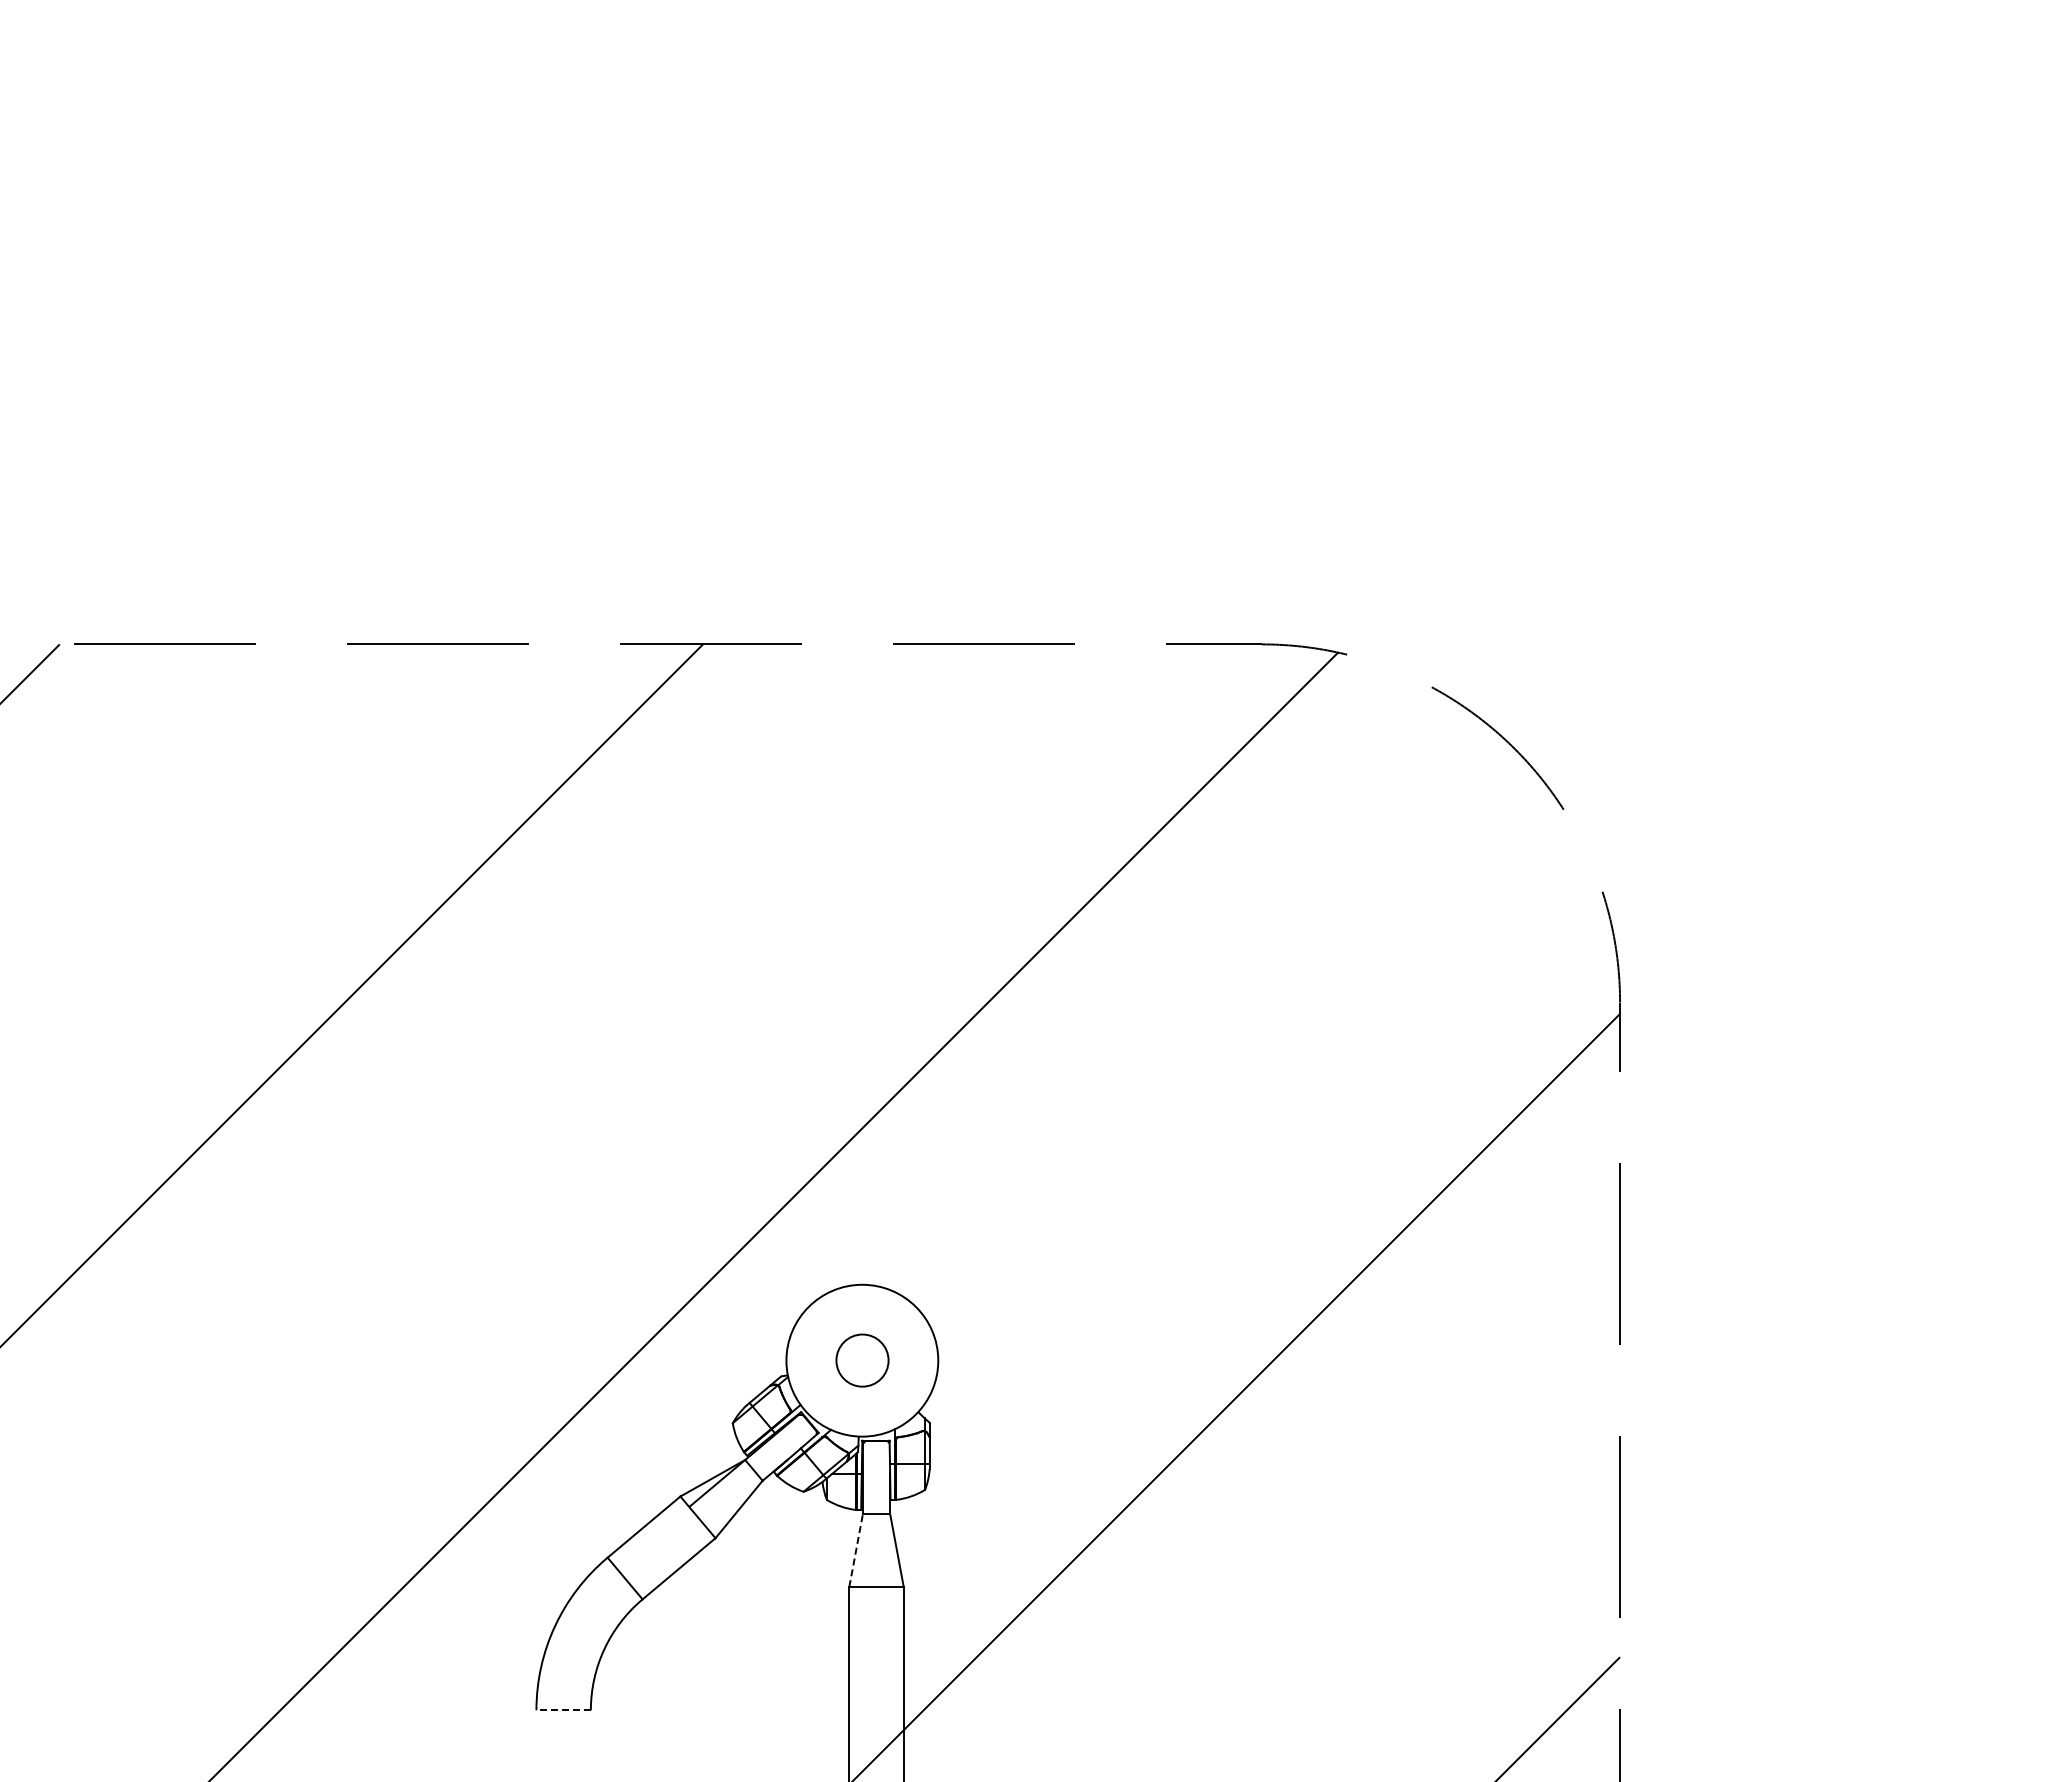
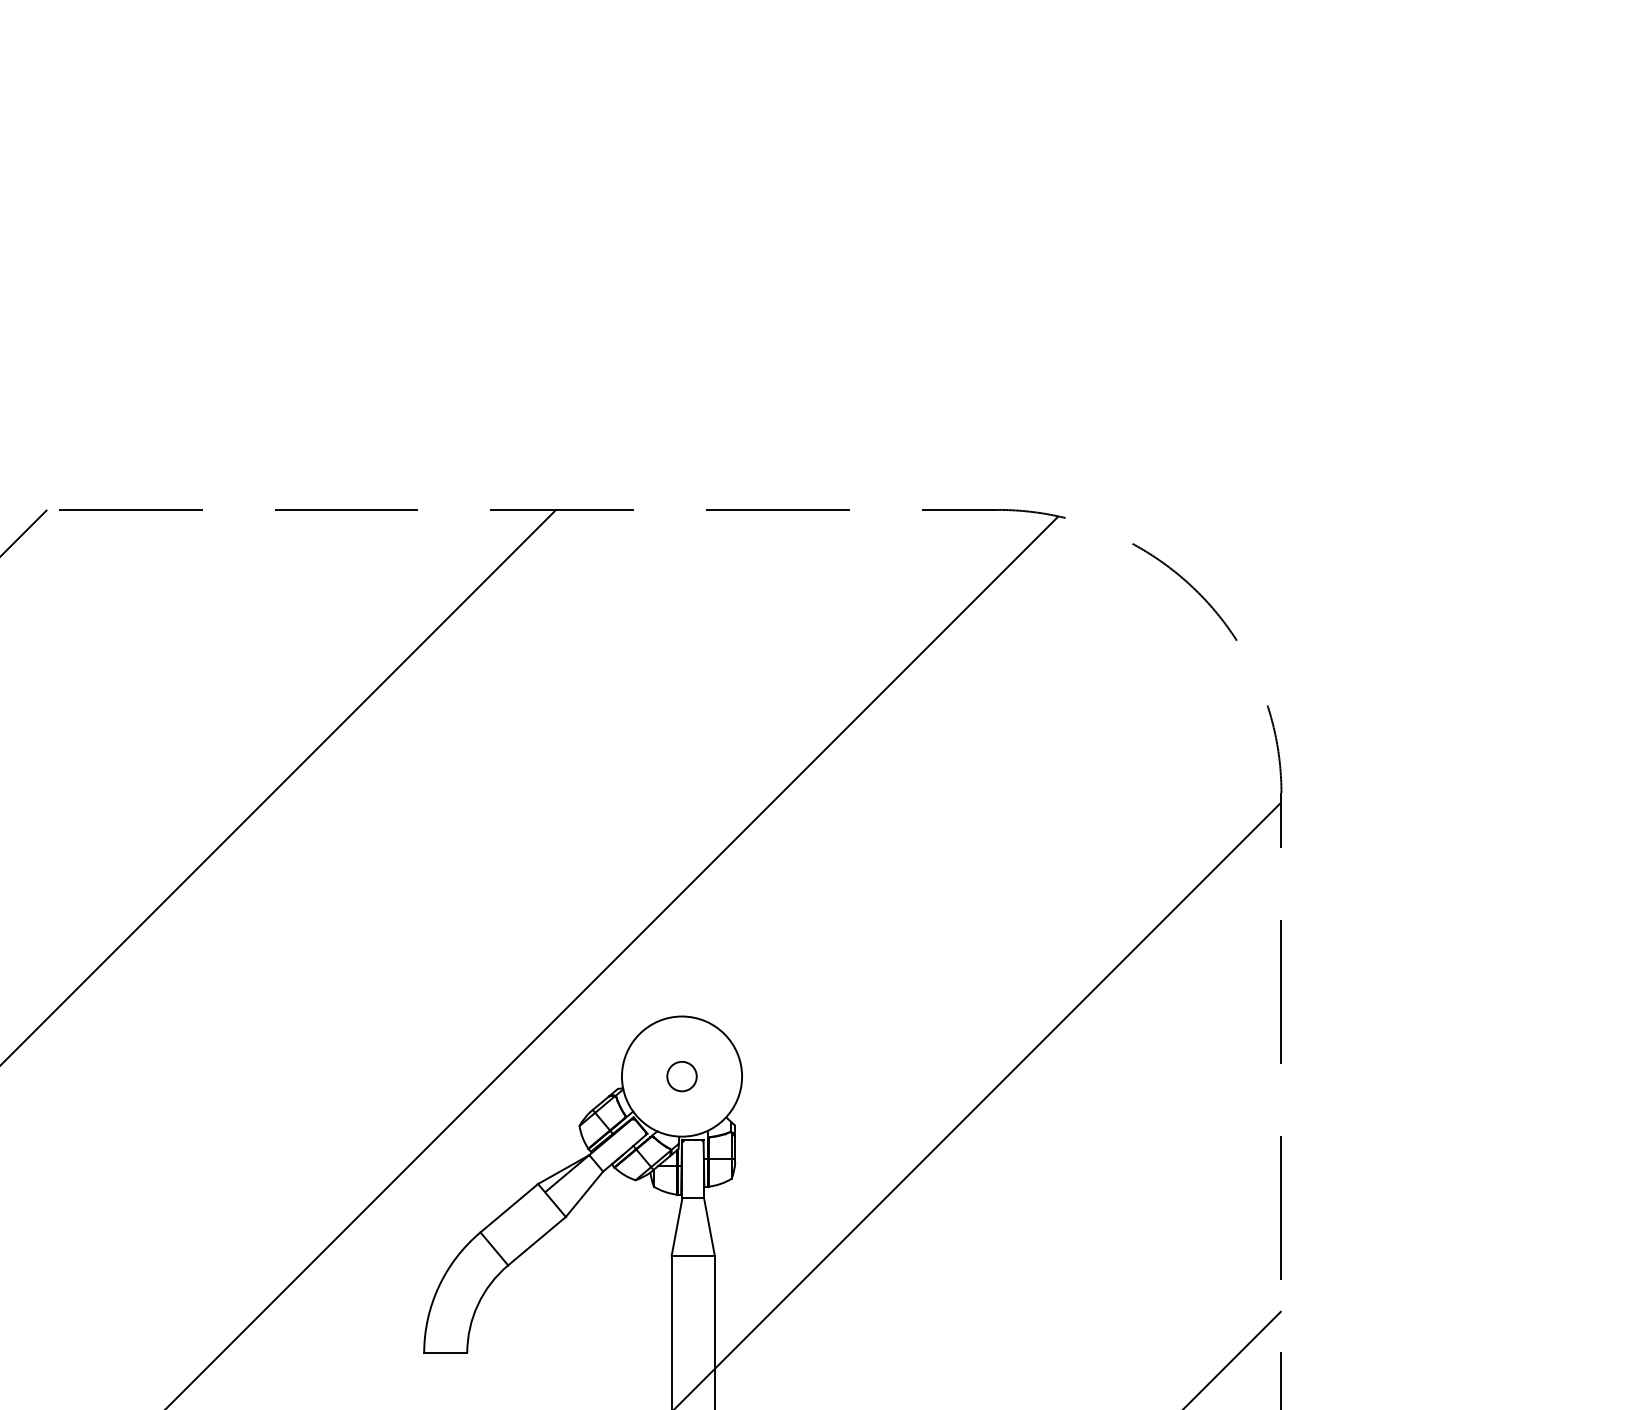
circle: (861, 1360) -> (681, 1076), size x0.71
line: (856, 1550) -> (677, 1226), dashed -> solid
line: (563, 1710) -> (445, 1353), dashed -> solid

